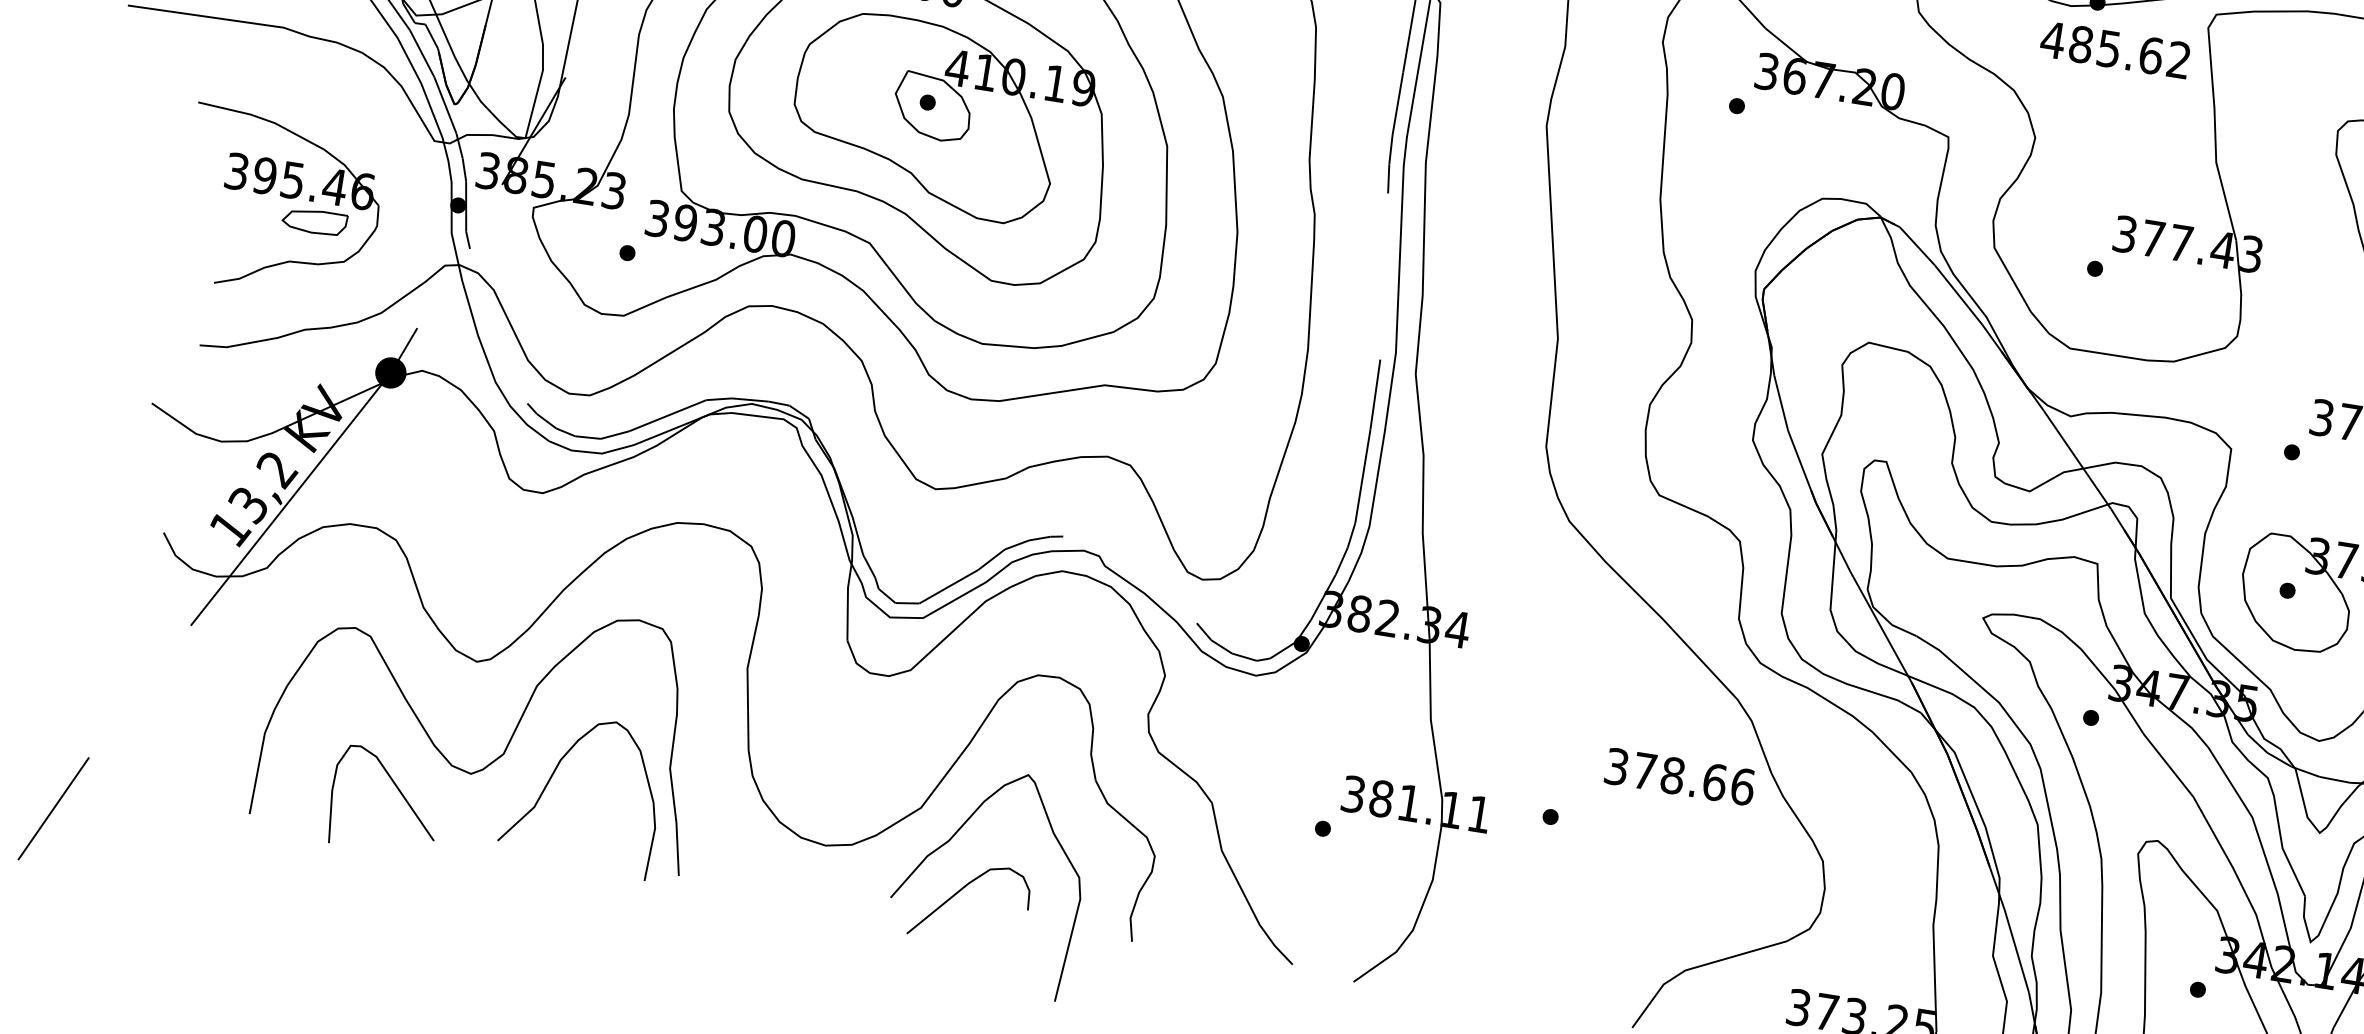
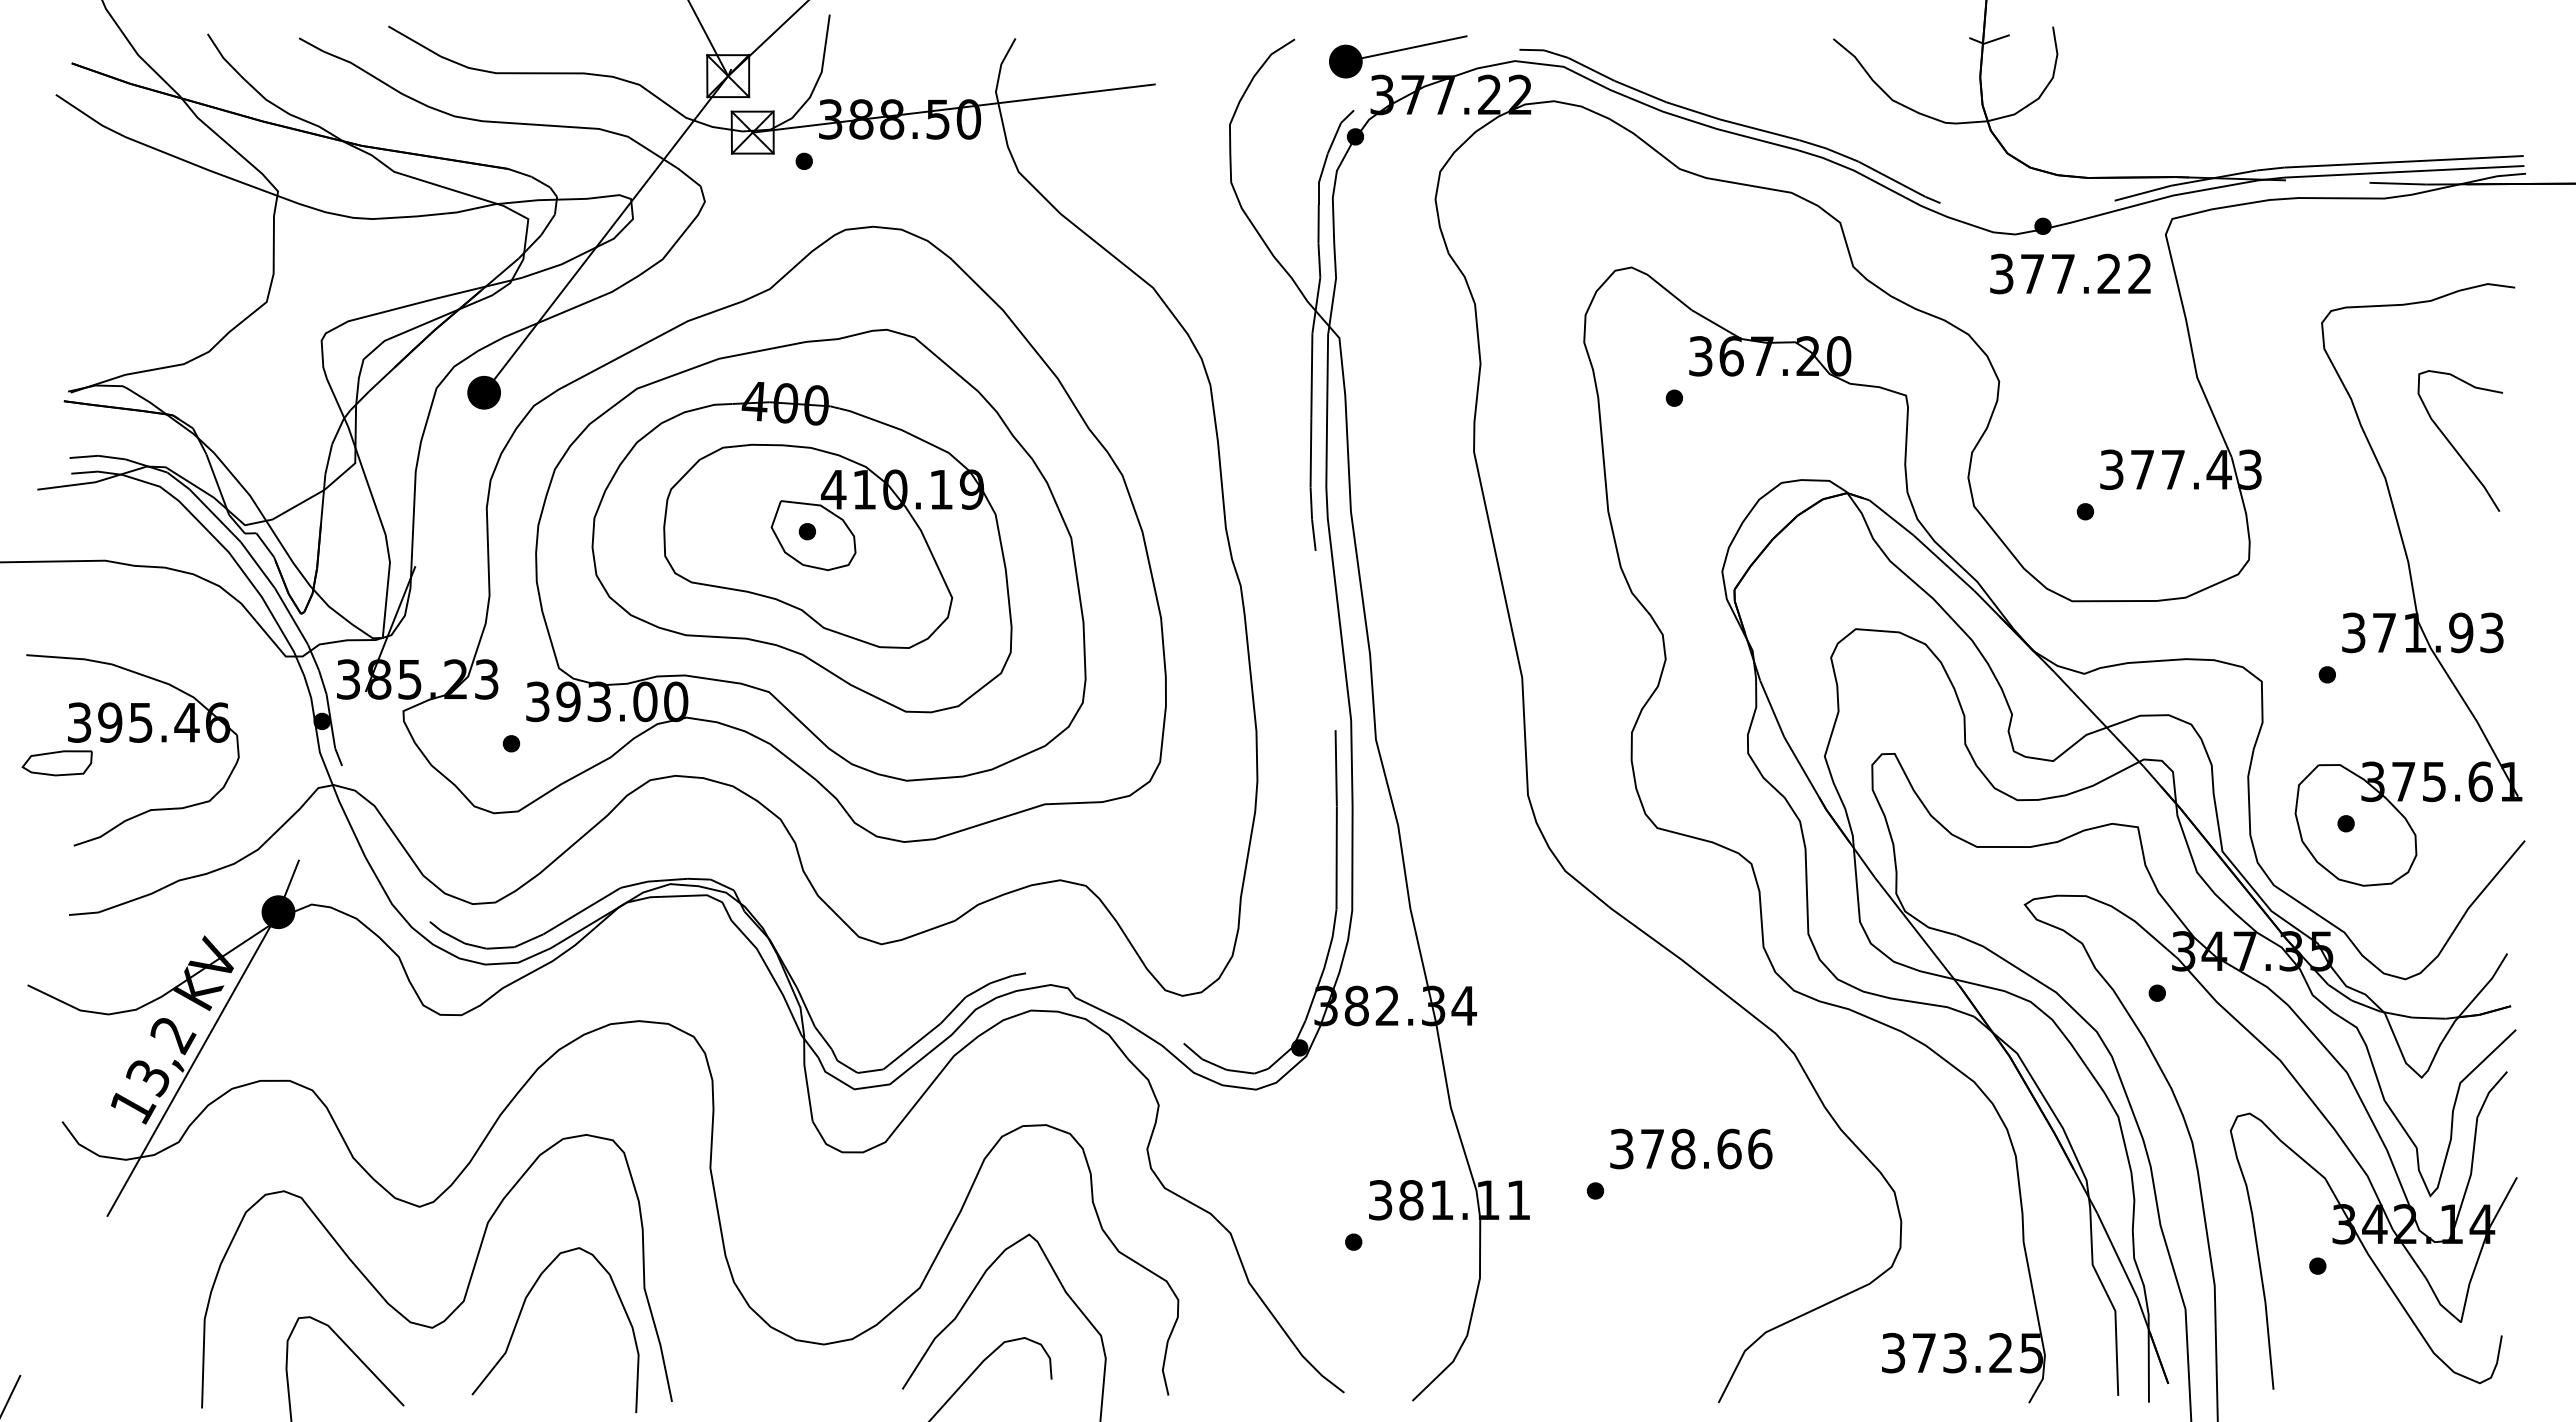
text: (2102, 47) -> (2055, 273), 485.62 -> 377.22
part: (313, 221) -> (56, 763), moved
text: (1680, 776) -> (1691, 1148), moved

